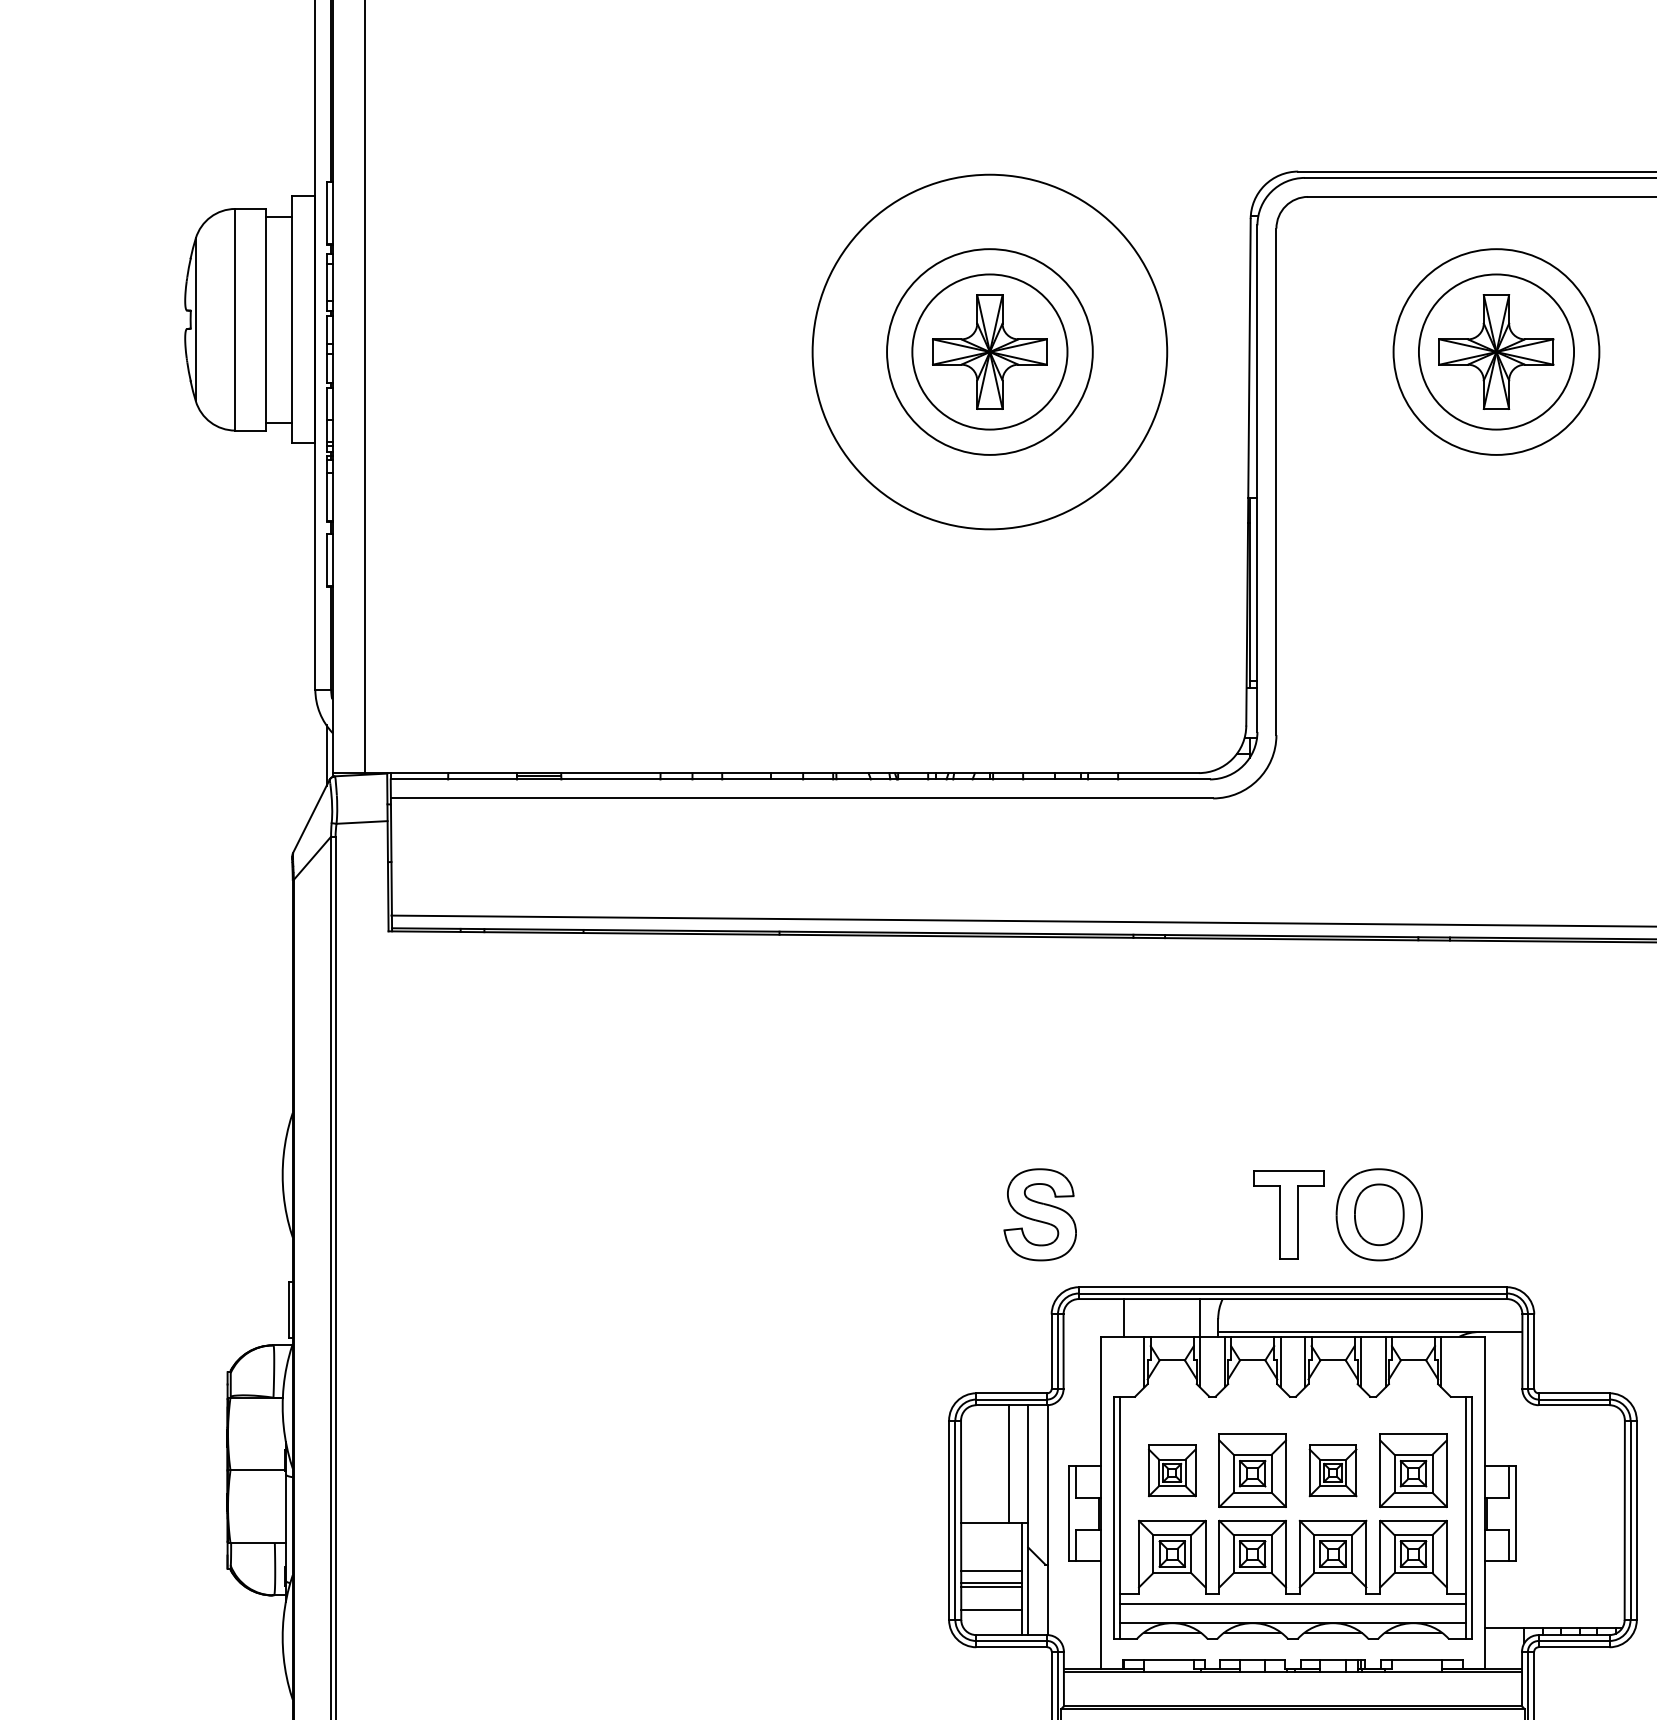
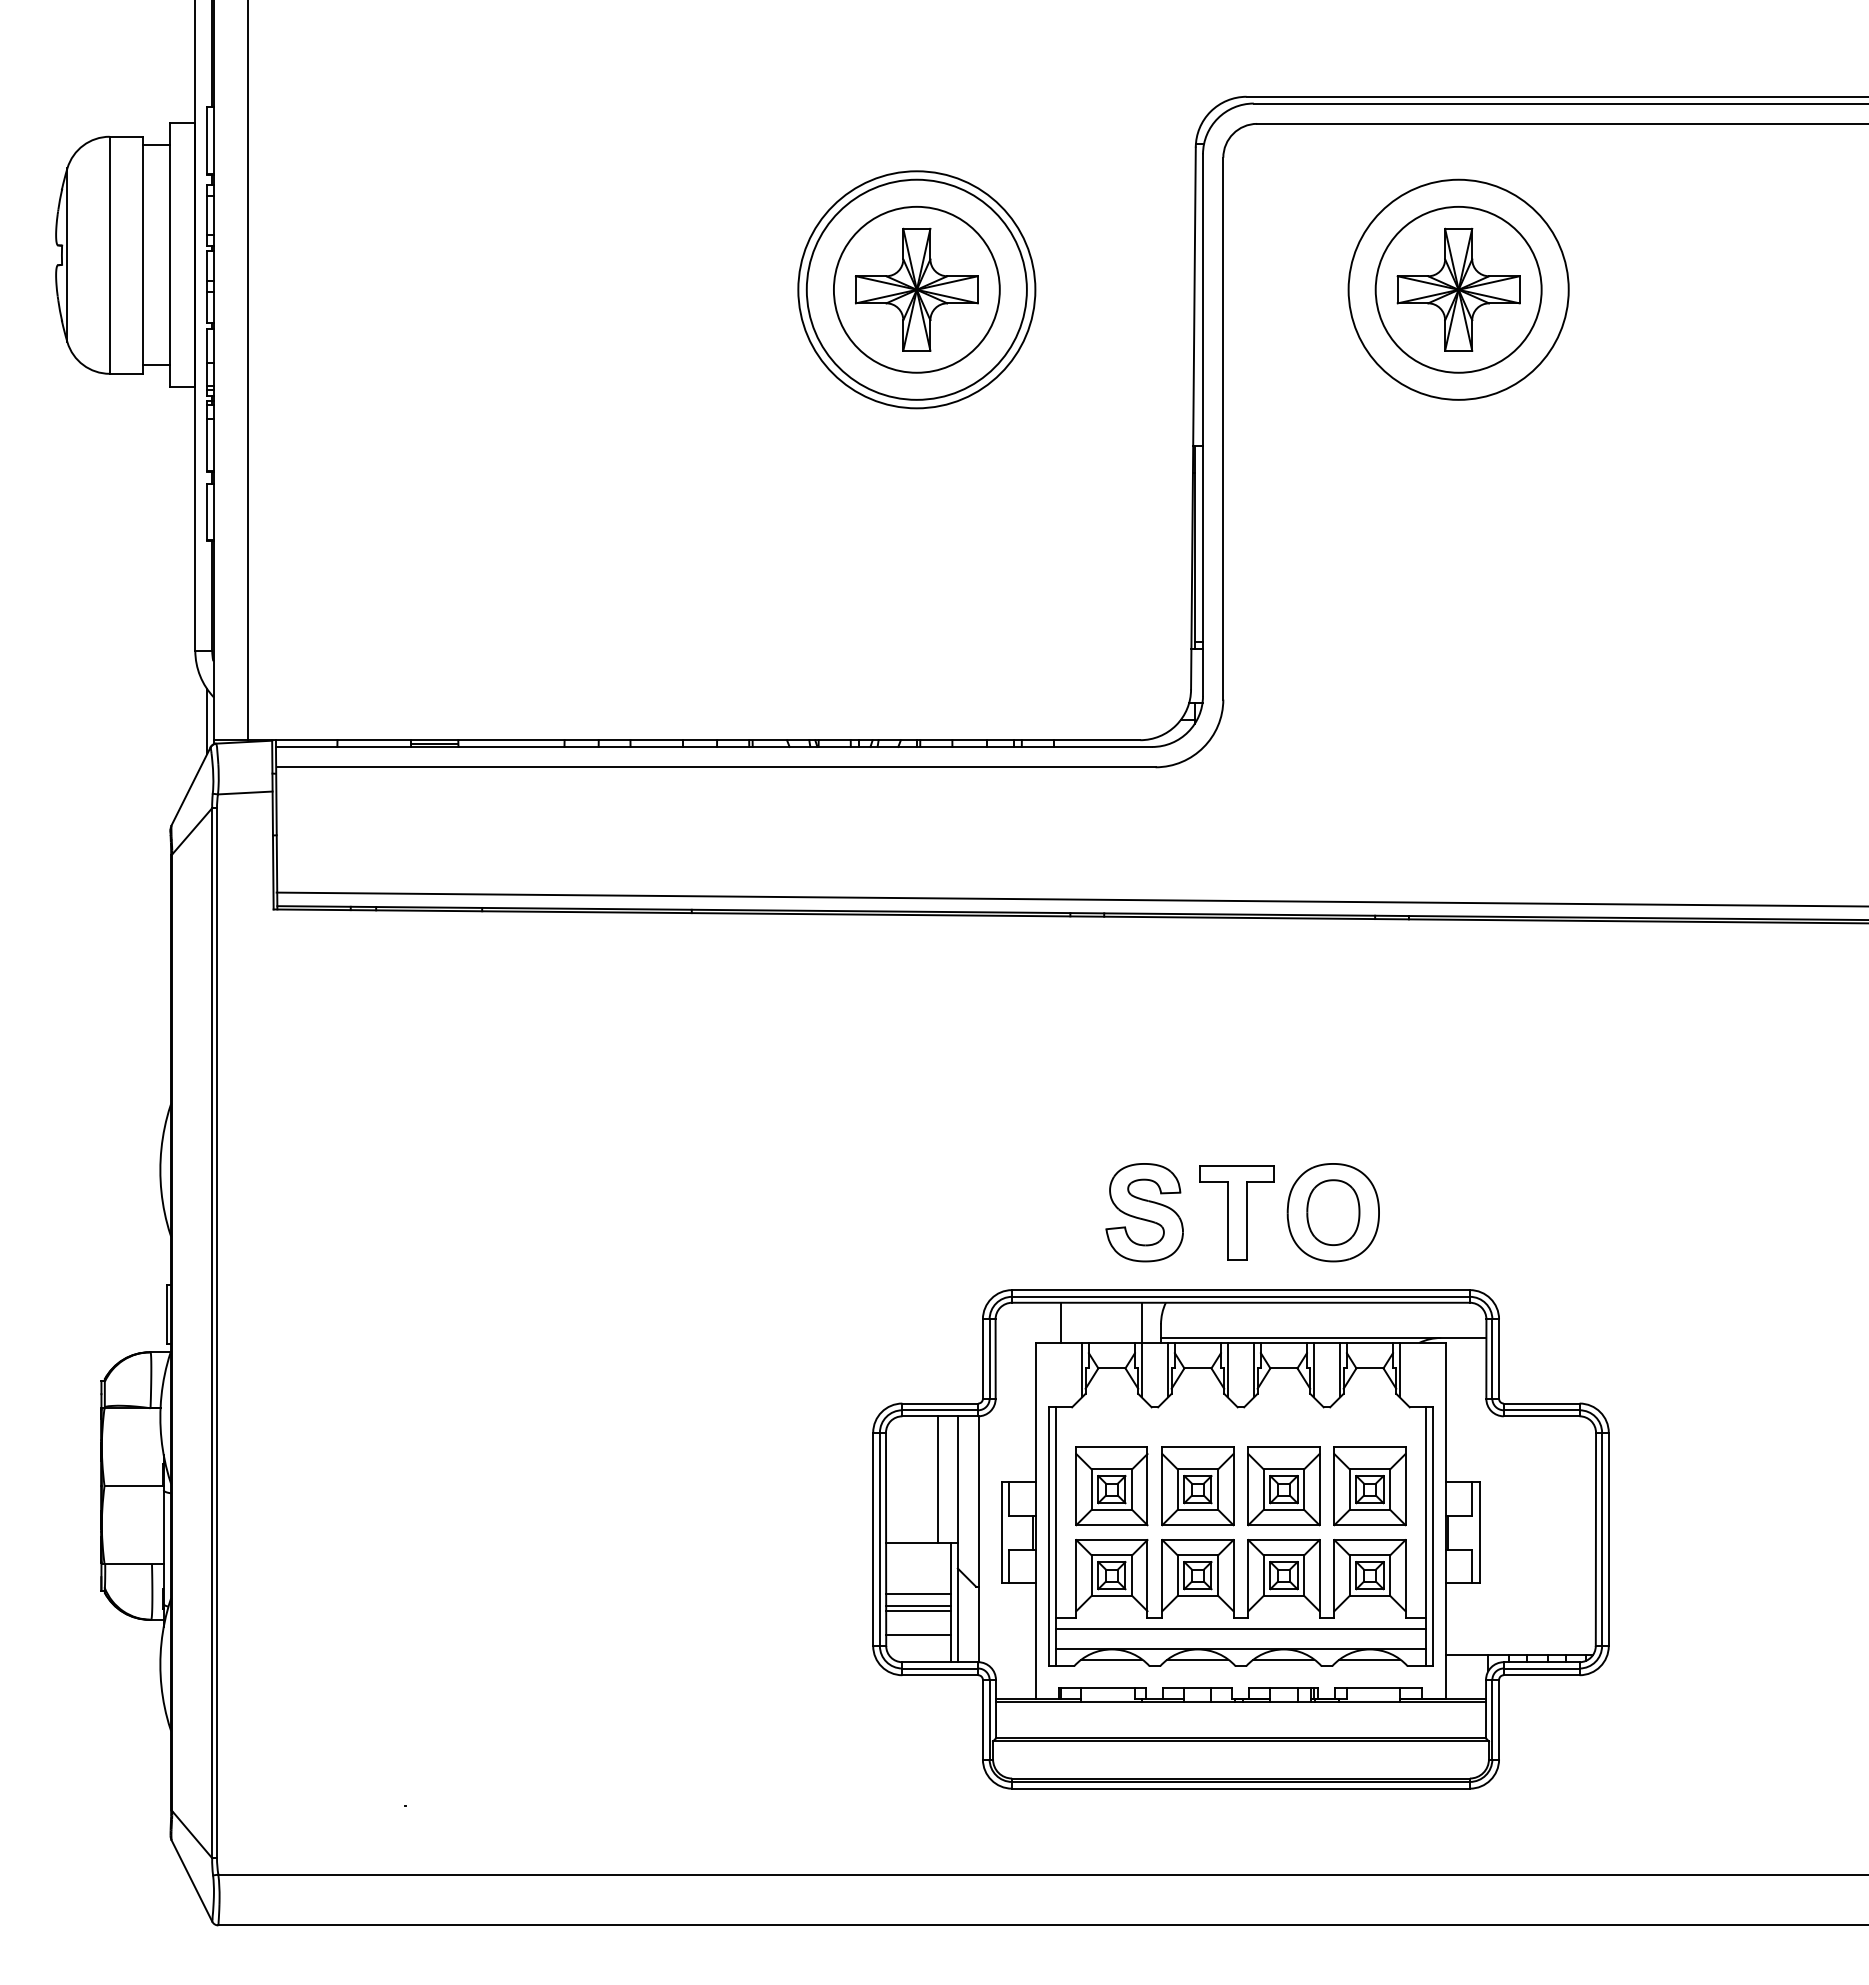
circle: (989, 351) -> (916, 289), size x0.62
part: (1040, 1214) -> (1144, 1212), moved
part: (1171, 1470) -> (1111, 1486), size x1.43
part: (1332, 1470) -> (1283, 1486), size x1.43

